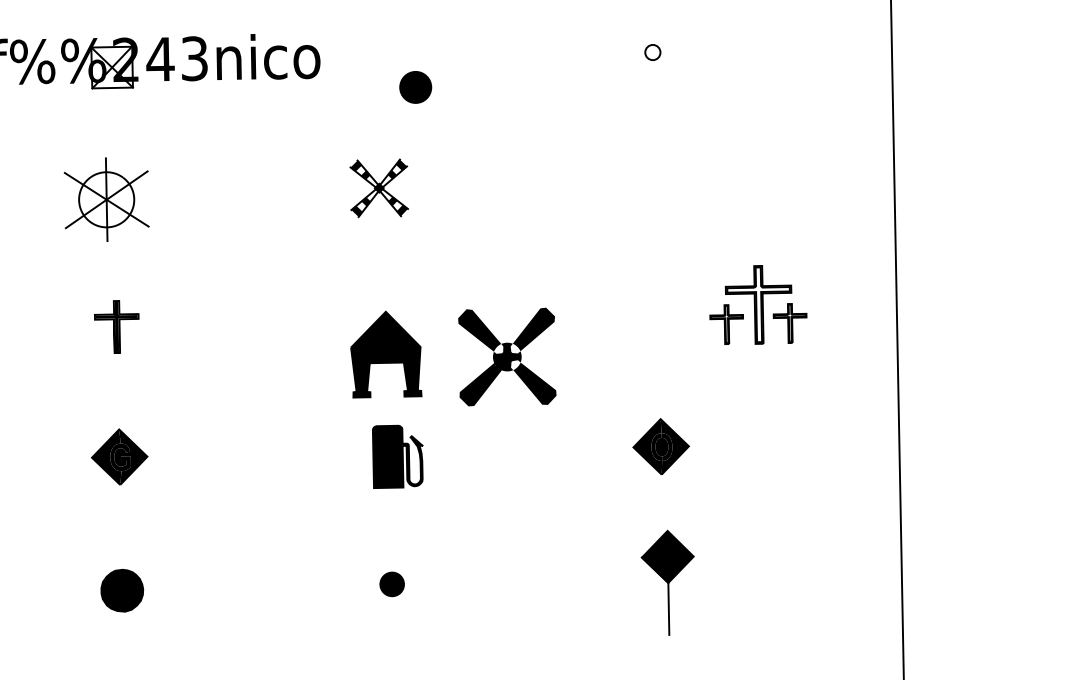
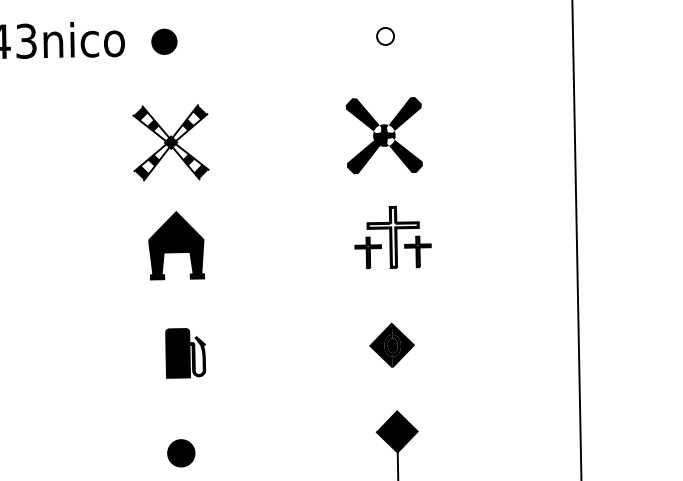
part: (652, 52) -> (385, 36), size x1.43
part: (415, 87) -> (164, 41), moved
part: (379, 188) -> (171, 143), size x1.67
part: (758, 304) -> (393, 237), moved
part: (386, 354) -> (176, 245), moved
part: (507, 356) -> (384, 135), moved
part: (391, 584) -> (180, 453), size x1.43

